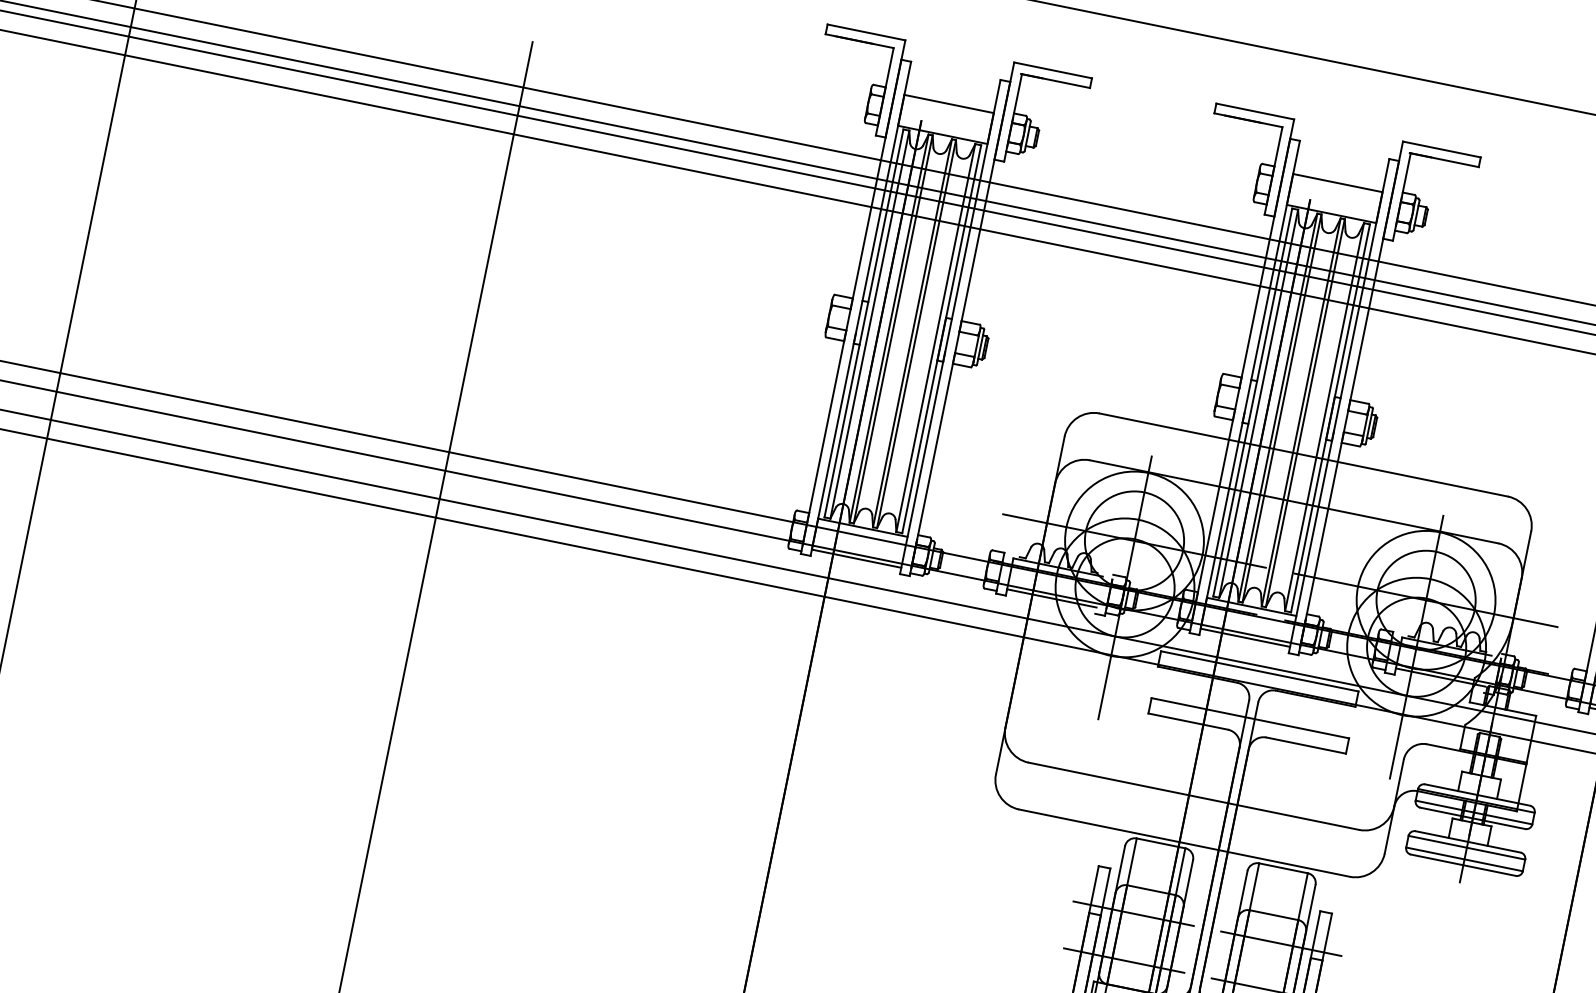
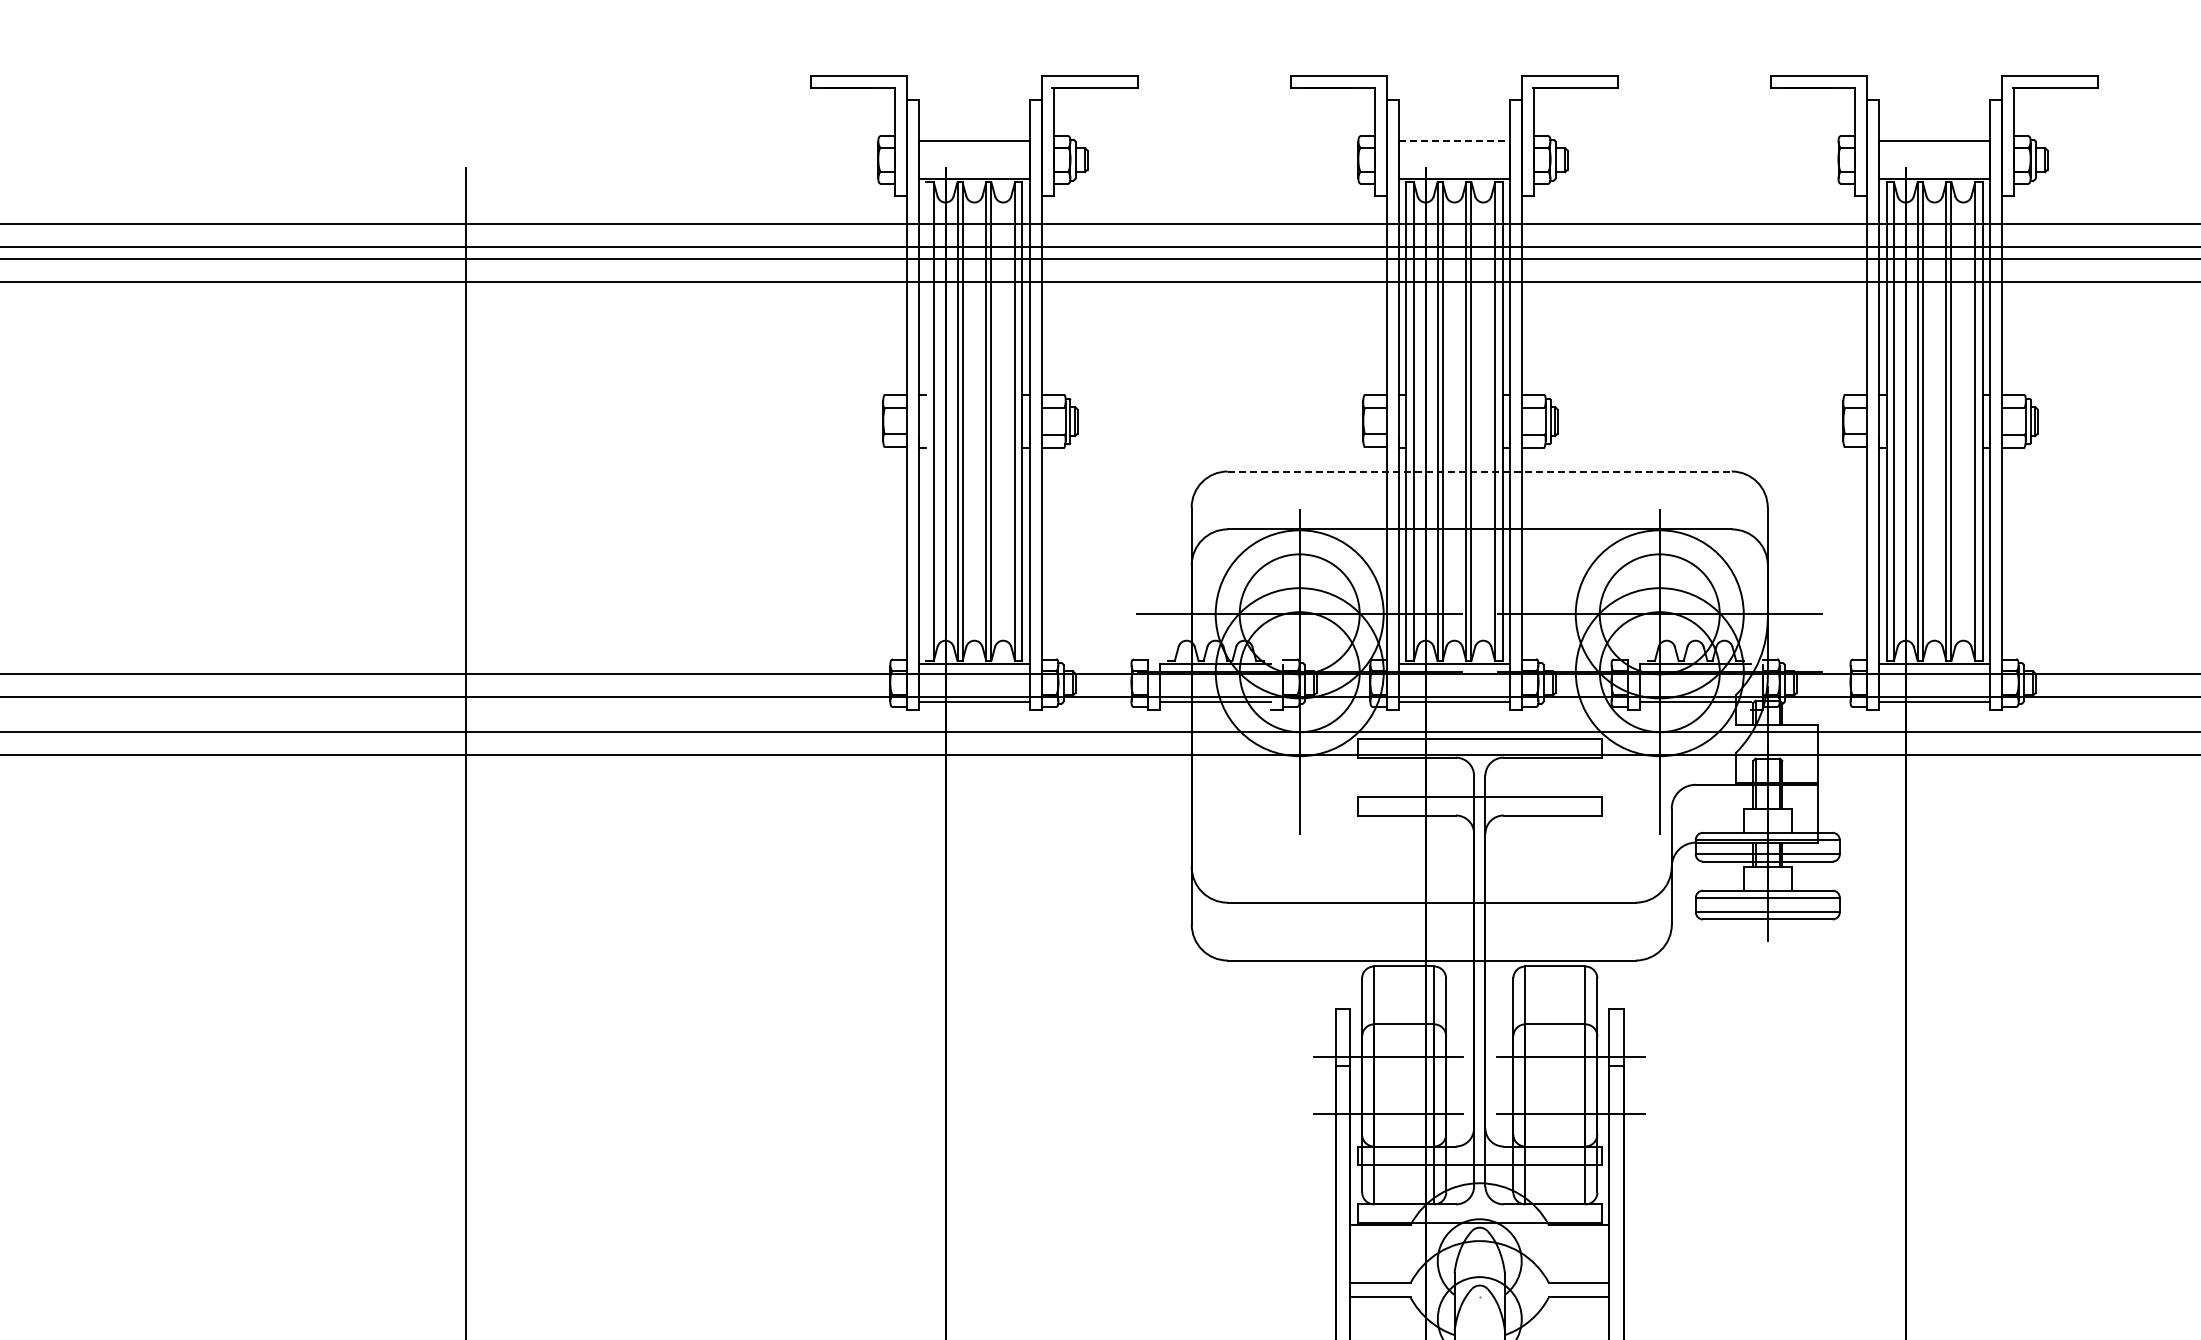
line: (1337, 182) -> (1454, 140), solid -> dashed
line: (864, 323) -> (926, 421), removed
line: (1304, 455) -> (1480, 471), solid -> dashed

